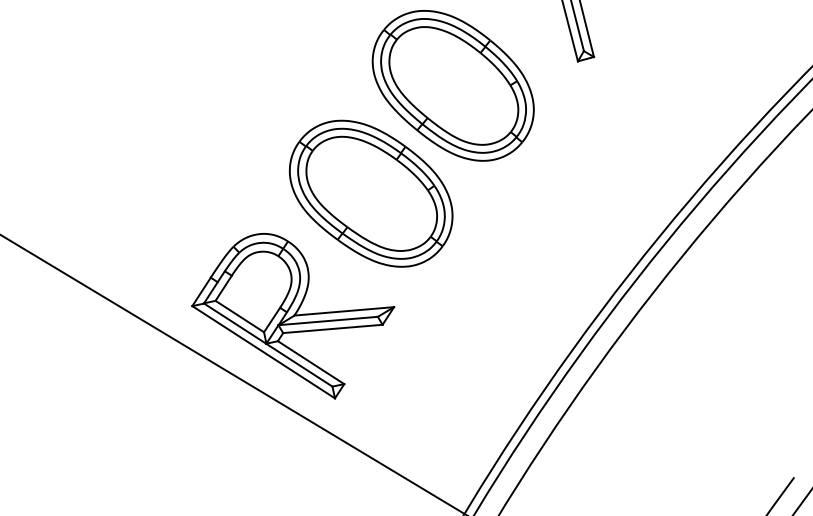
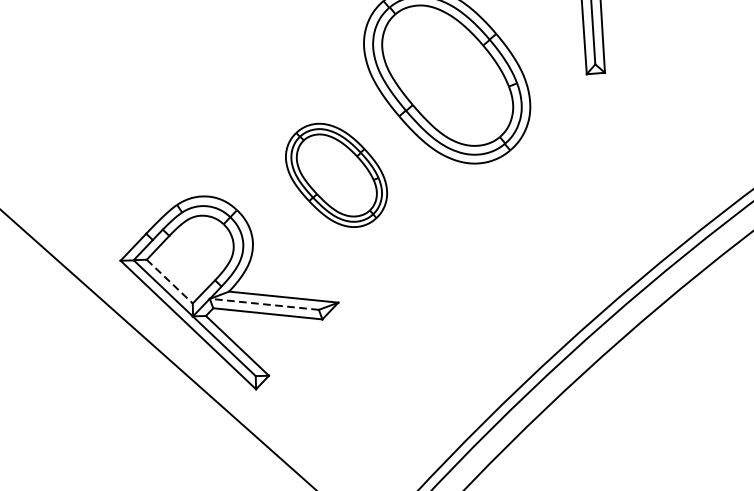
part: (370, 193) -> (335, 175), size x0.6
line: (239, 316) -> (169, 281), solid -> dashed
line: (328, 321) -> (264, 304), solid -> dashed

